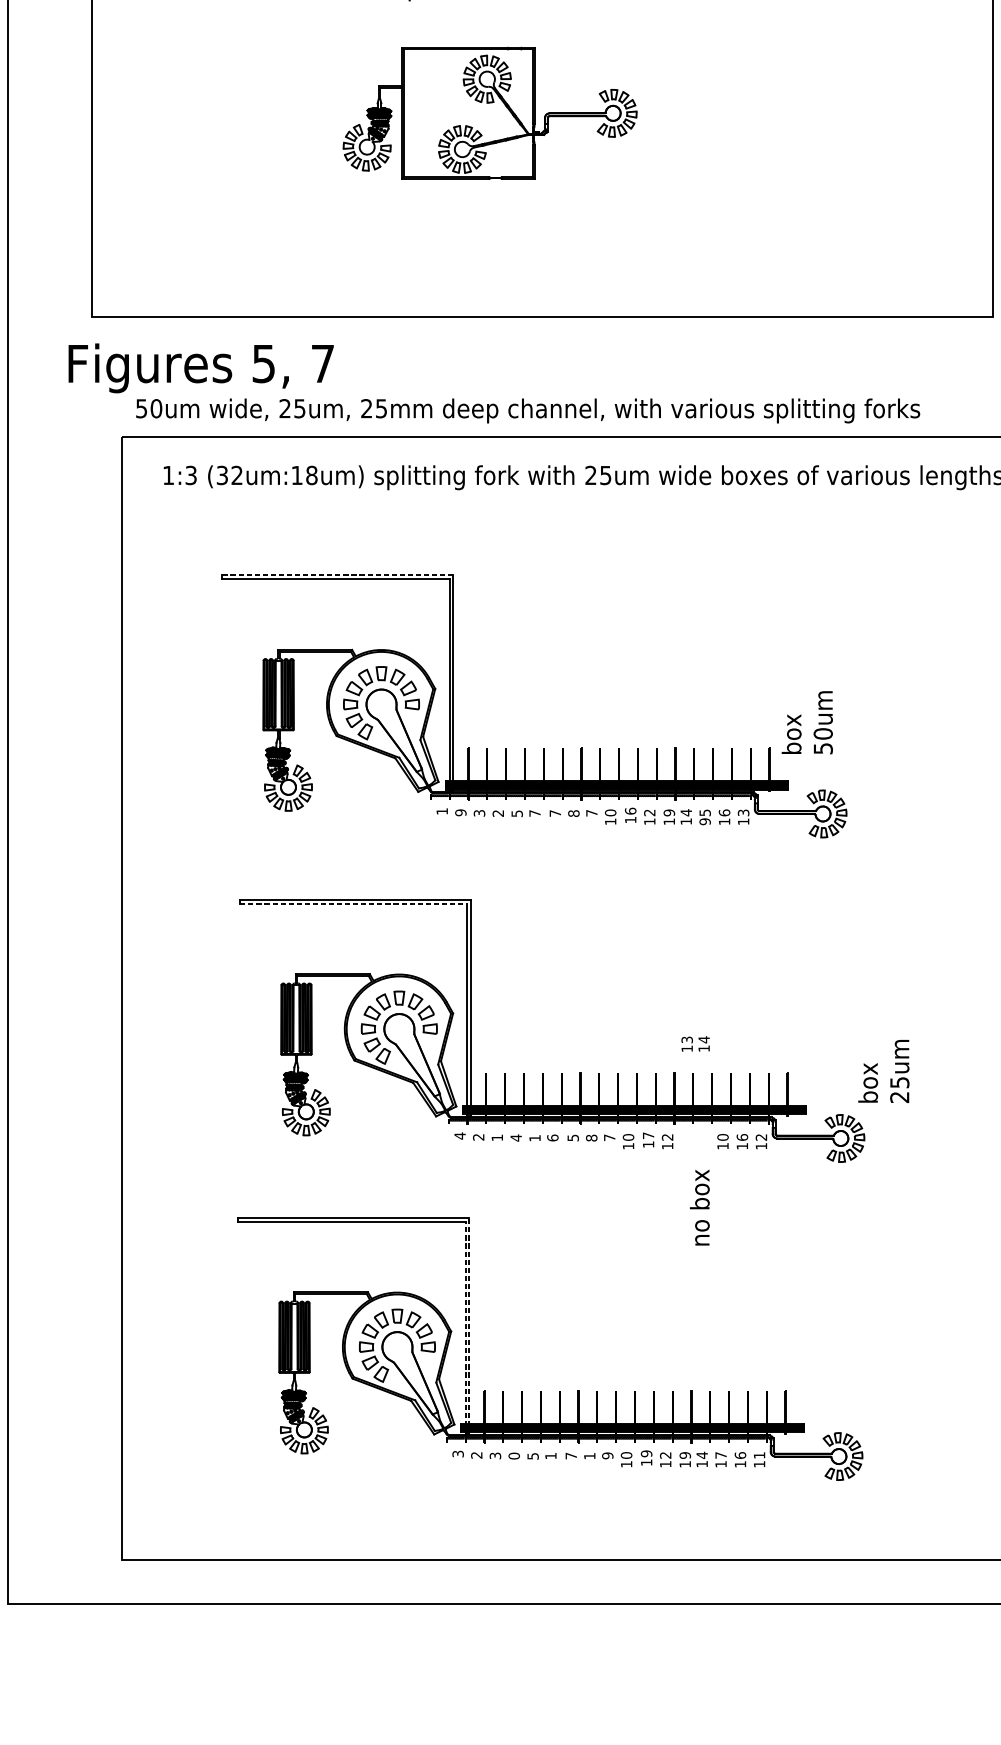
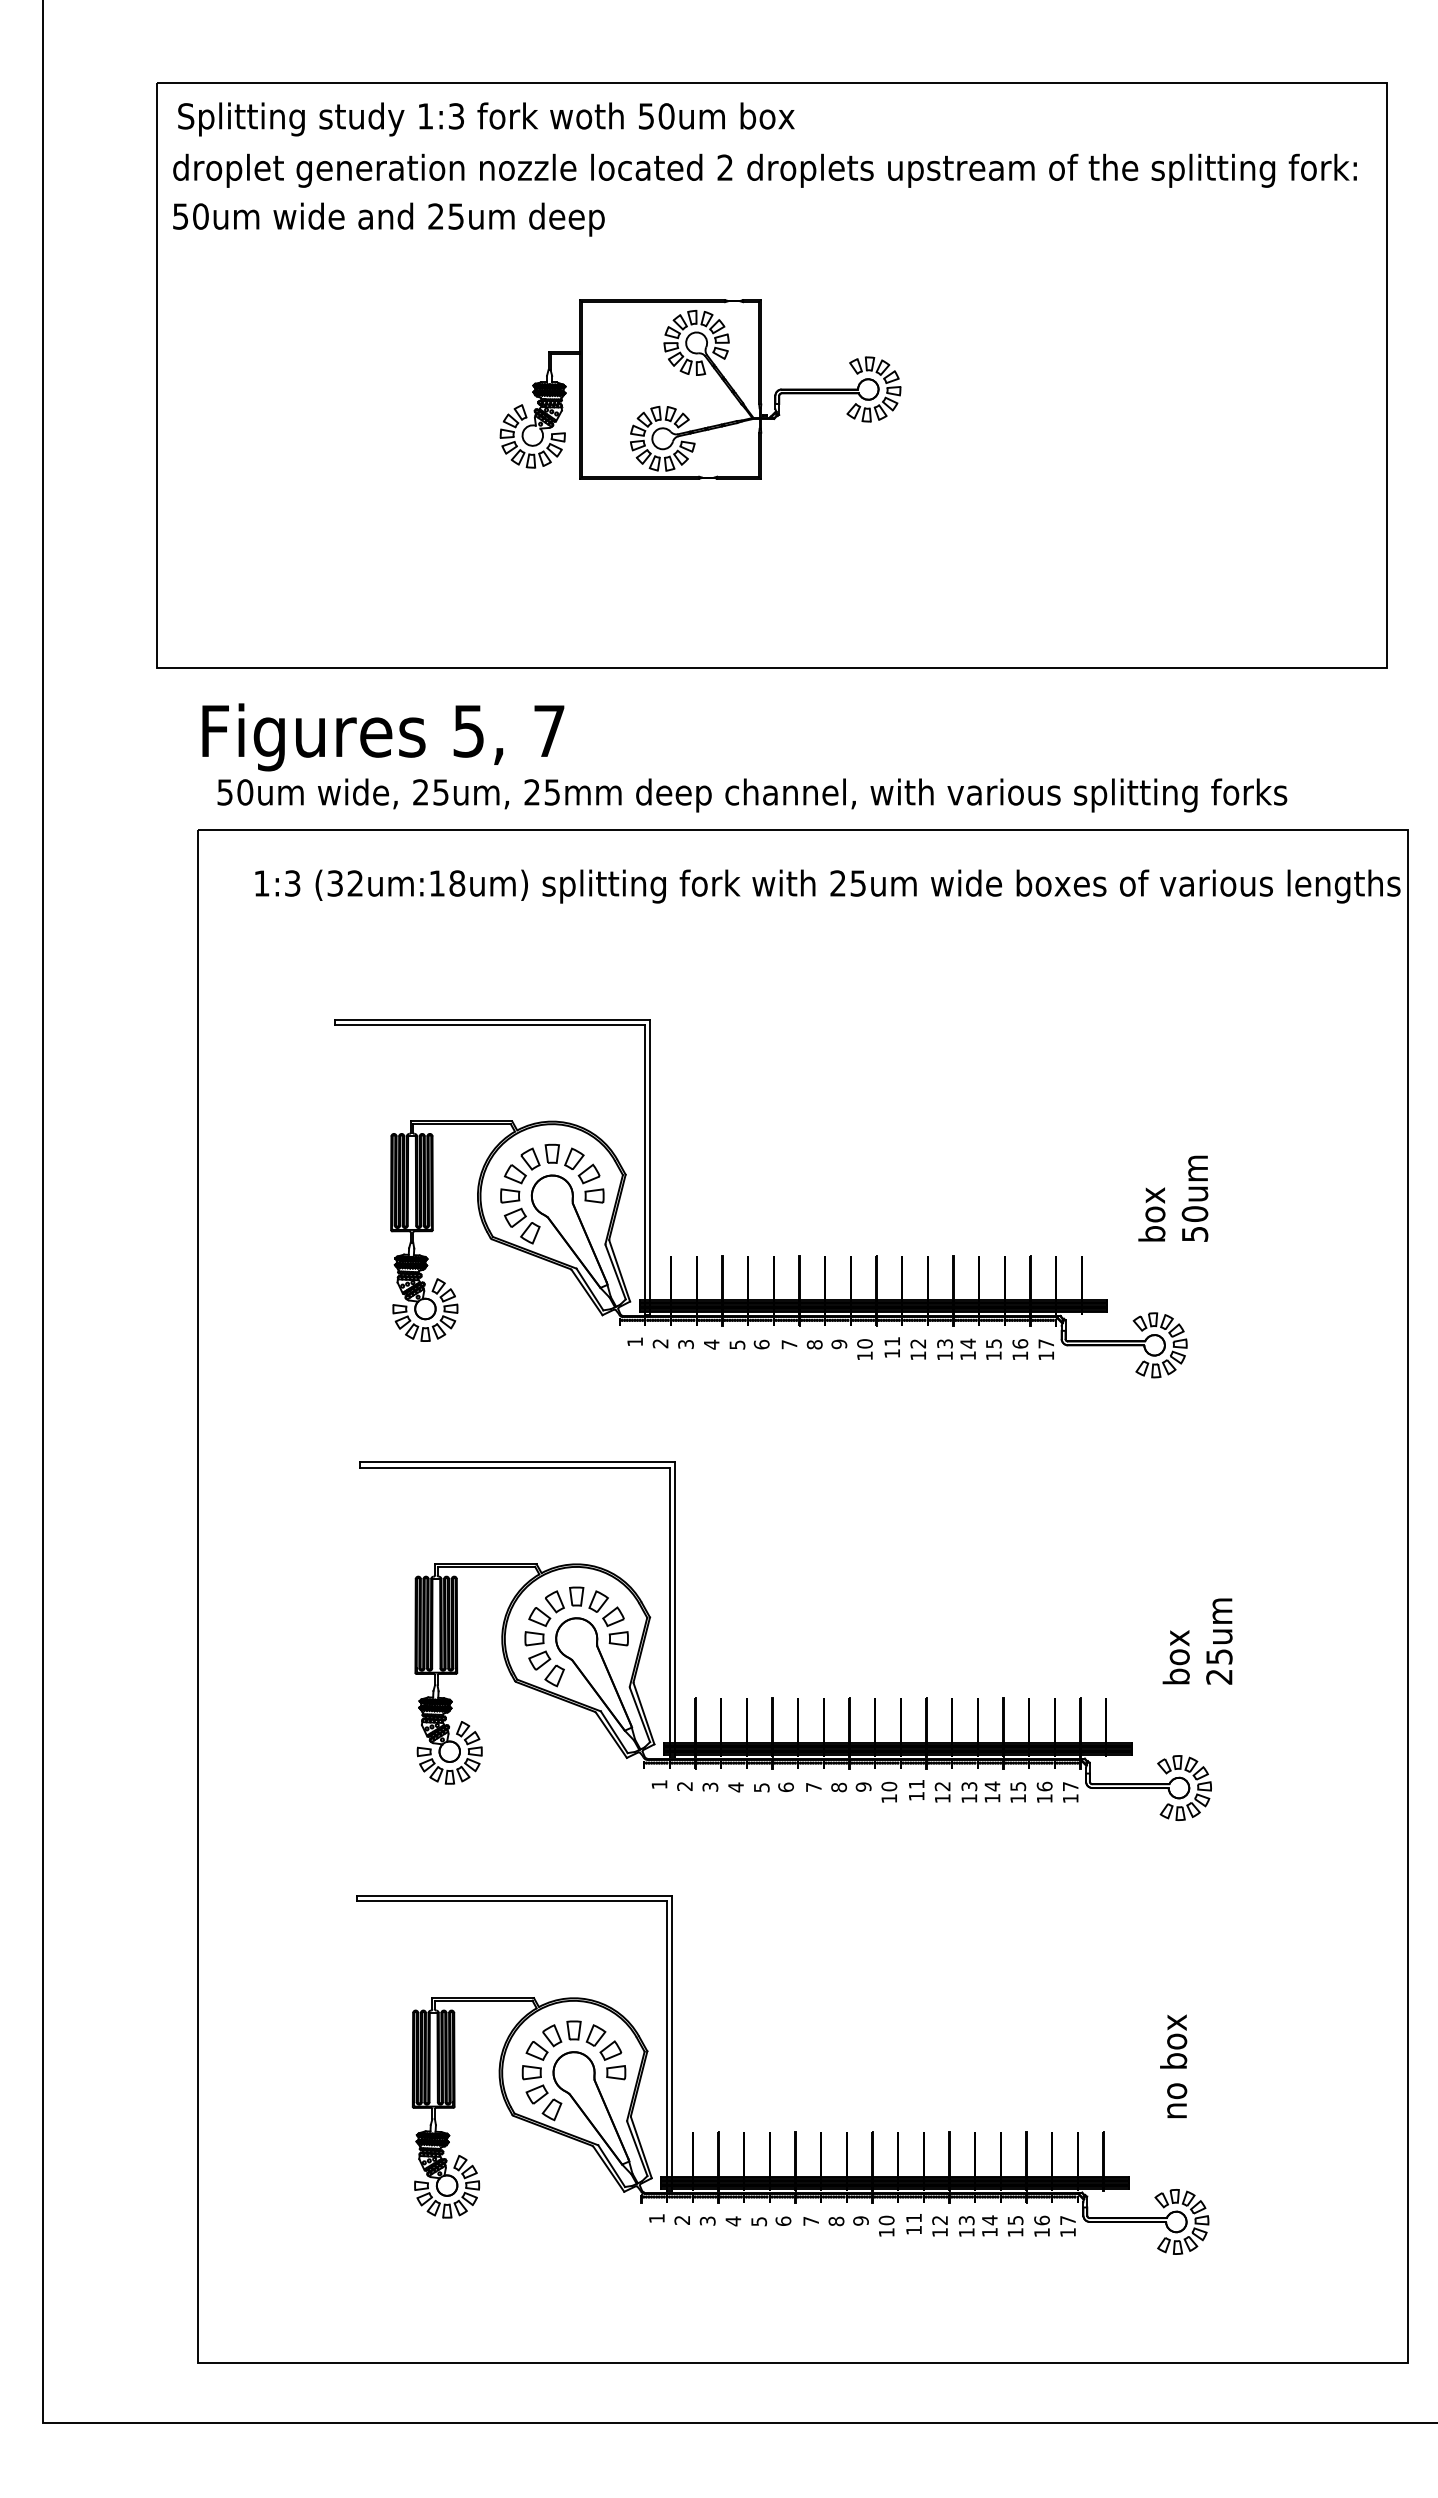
text: (201, 368) -> (383, 737), moved
line: (337, 575) -> (492, 1019), dashed -> solid
text: (807, 722) -> (1173, 1198), moved
text: (630, 811) -> (892, 1341), 16 -> 11
text: (460, 812) -> (660, 1343), 9 -> 2
text: (668, 812) -> (944, 1343), 19 -> 13
text: (743, 812) -> (1046, 1343), 13 -> 17
text: (498, 813) -> (711, 1344), 2 -> 4
text: (534, 813) -> (761, 1344), 7 -> 6
text: (592, 813) -> (839, 1344), 7 -> 9
text: (704, 821) -> (993, 1355), 95 -> 15
line: (353, 903) -> (514, 1467), dashed -> solid
text: (695, 1043) -> (980, 1791), moved
text: (883, 1071) -> (1197, 1641), moved
text: (460, 1135) -> (659, 1784), 4 -> 1
text: (648, 1135) -> (916, 1783), 17 -> 11
text: (497, 1137) -> (710, 1786), 1 -> 3
text: (609, 1137) -> (863, 1786), 7 -> 9
text: (723, 1137) -> (1018, 1786), 10 -> 15
text: (761, 1137) -> (1070, 1786), 12 -> 17
text: (534, 1138) -> (761, 1787), 1 -> 5
text: (572, 1138) -> (813, 1787), 5 -> 7
text: (699, 1207) -> (1173, 2066), moved
line: (469, 1325) -> (672, 2043), dashed -> solid
line: (465, 1327) -> (666, 2046), dashed -> solid
text: (646, 1453) -> (913, 2217), 19 -> 11
text: (457, 1454) -> (656, 2218), 3 -> 1
text: (550, 1455) -> (783, 2220), 1 -> 6
text: (685, 1455) -> (966, 2220), 19 -> 13
text: (721, 1455) -> (1015, 2220), 17 -> 15
text: (759, 1455) -> (1067, 2220), 11 -> 17
text: (514, 1456) -> (733, 2221), 0 -> 4
text: (589, 1456) -> (836, 2221), 1 -> 8

